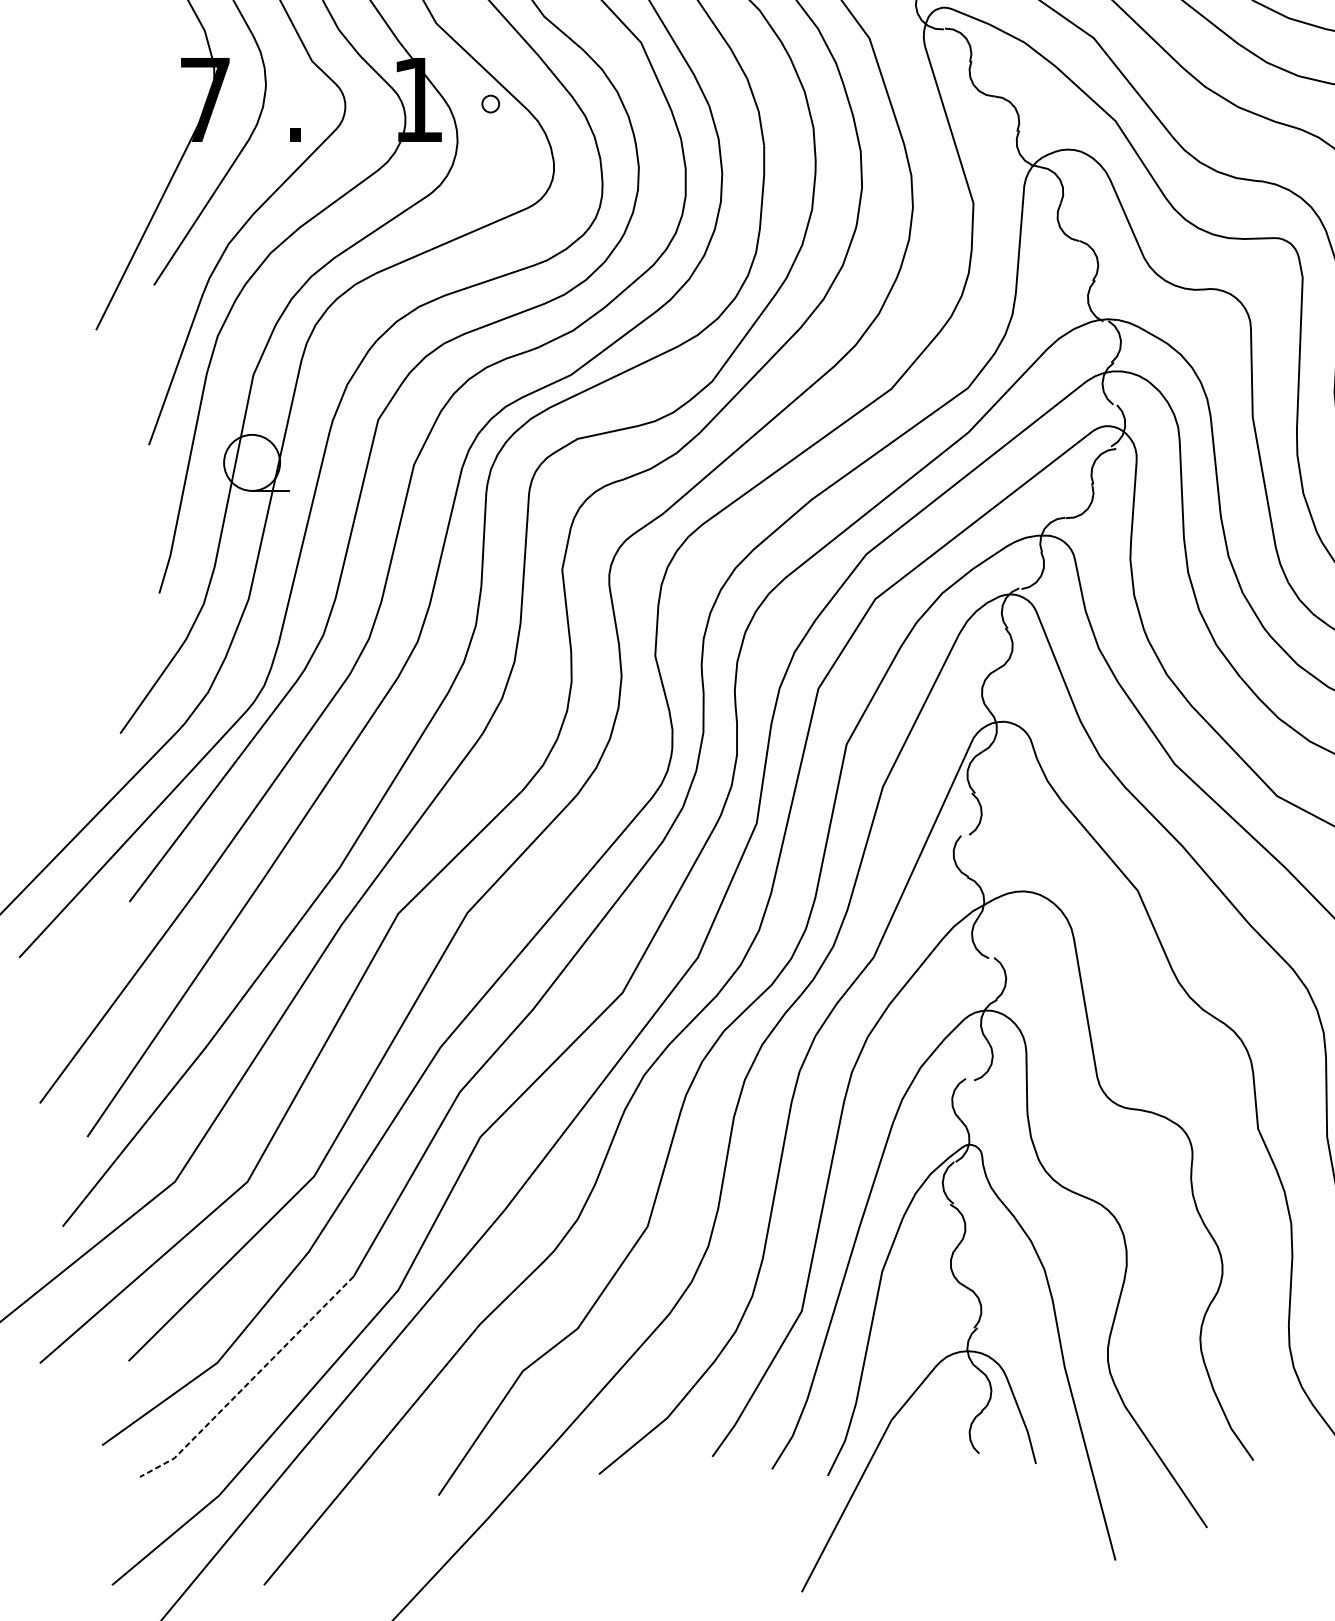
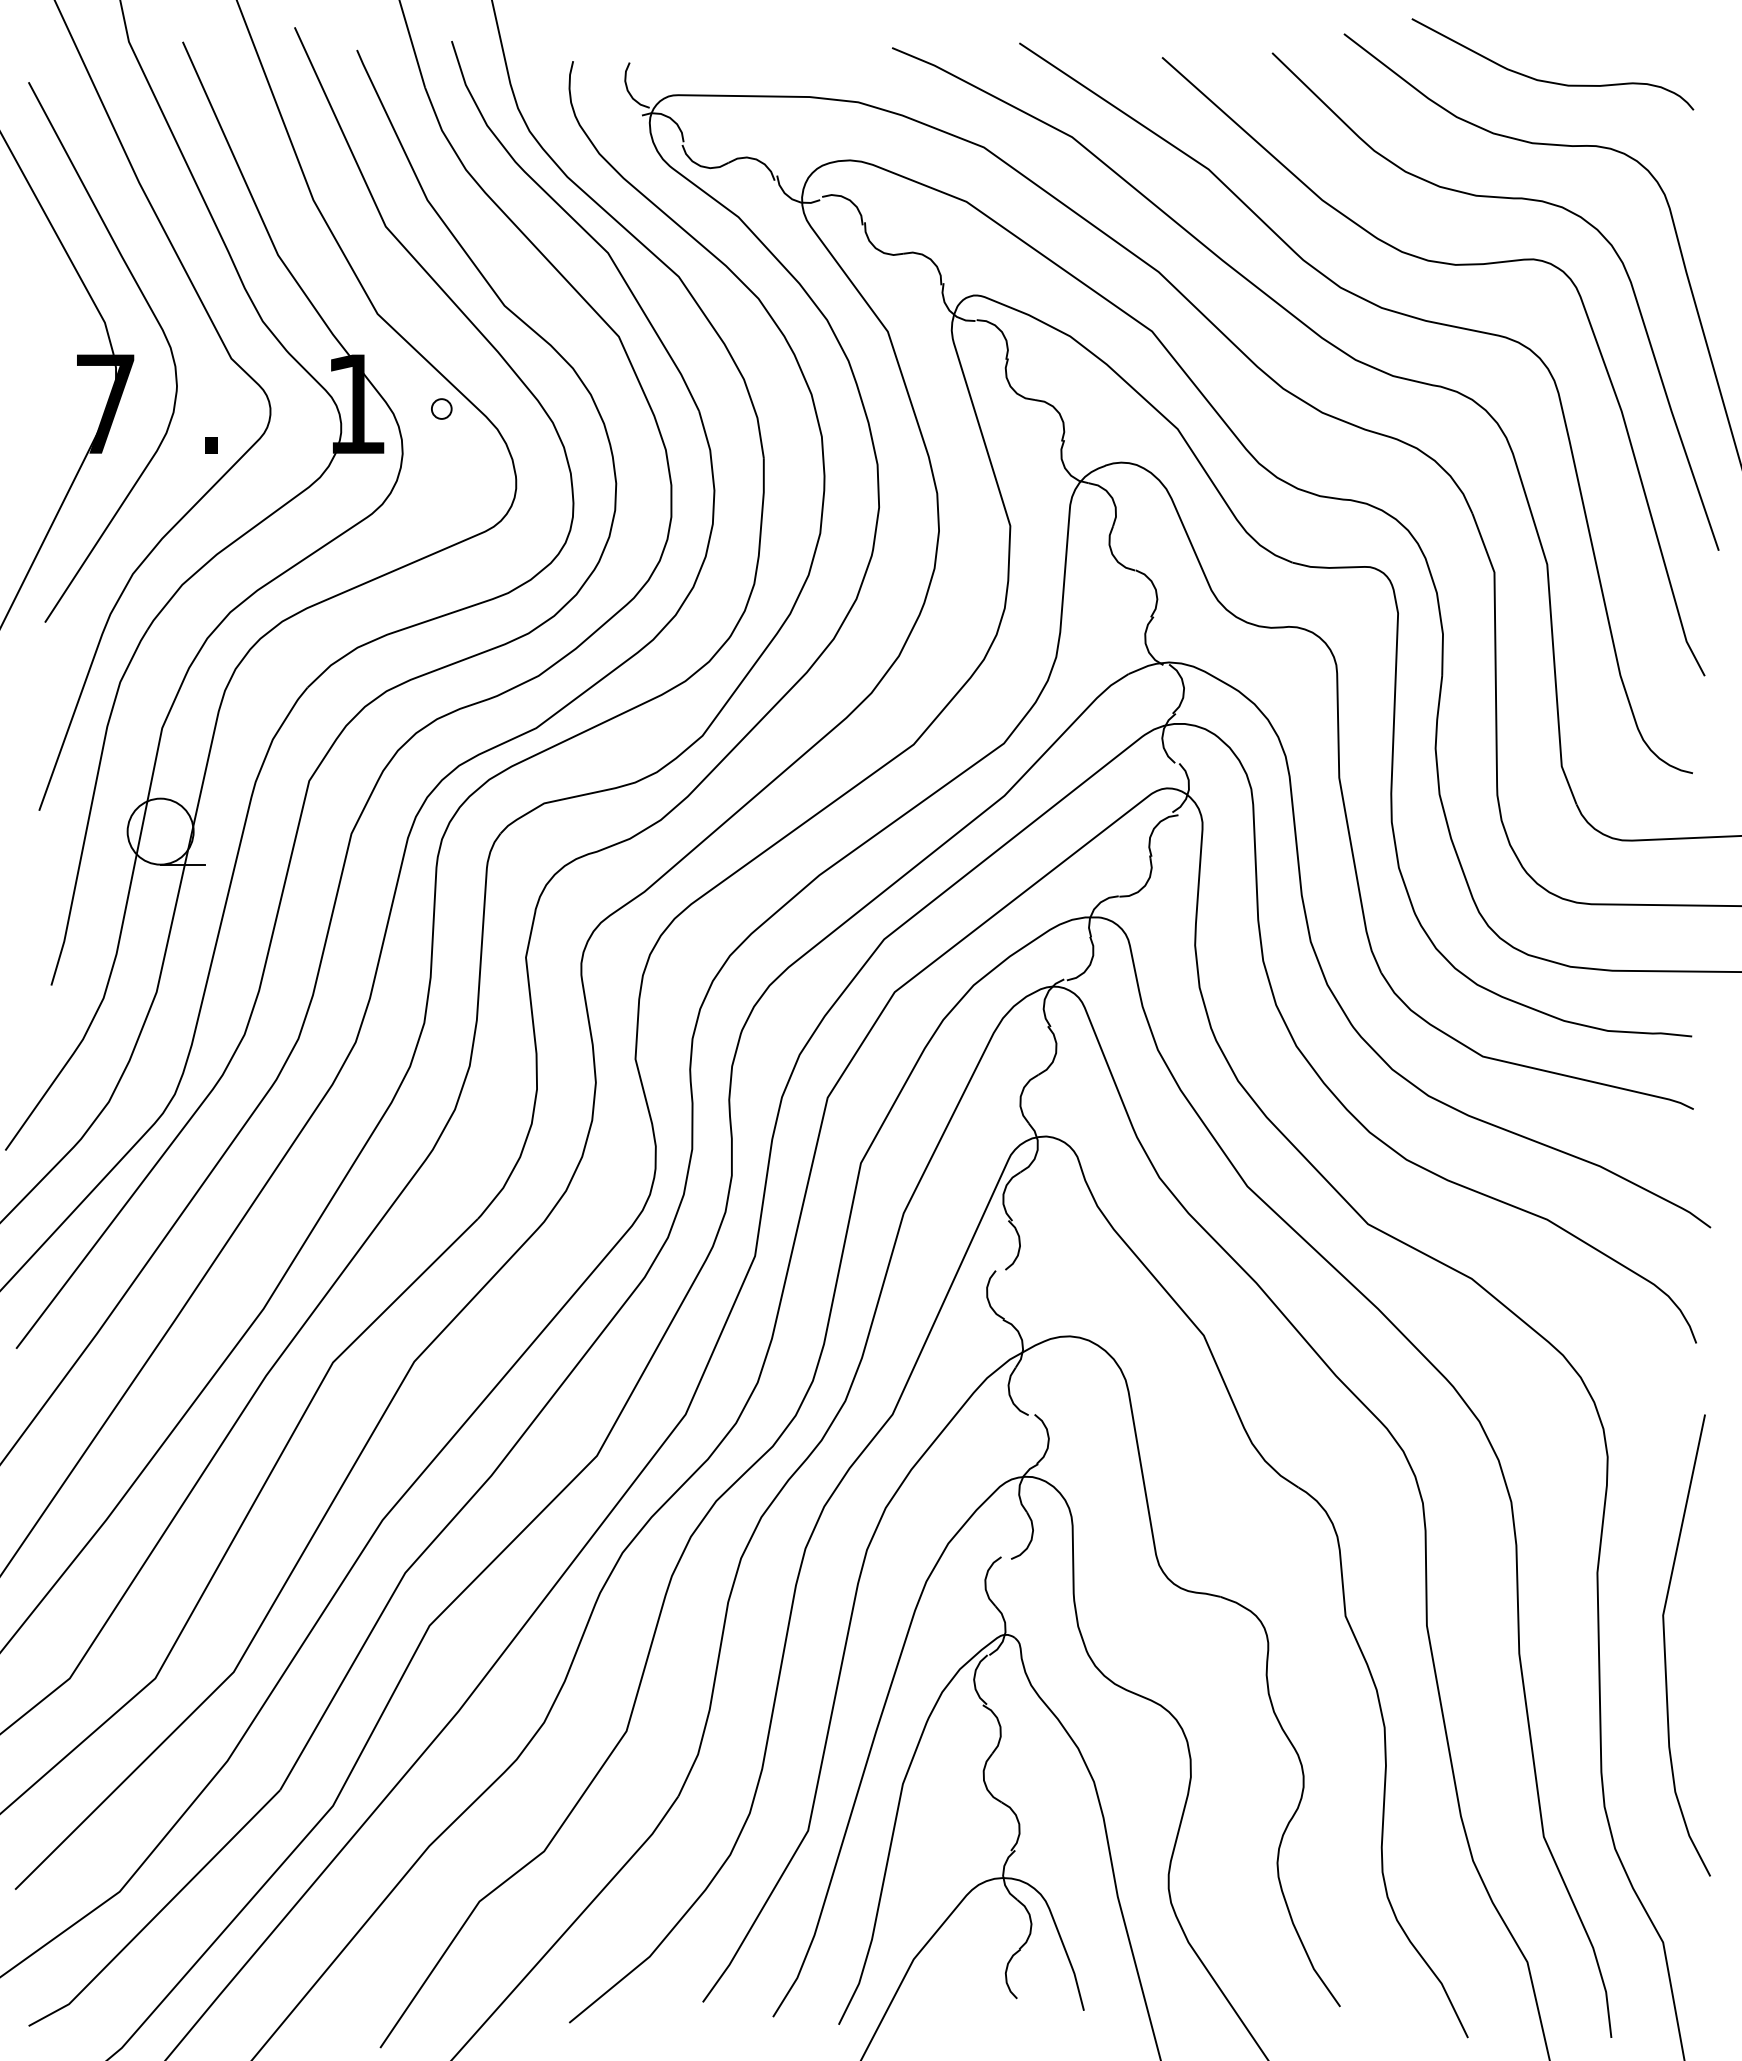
line: (250, 1381) -> (158, 1913), dashed -> solid

